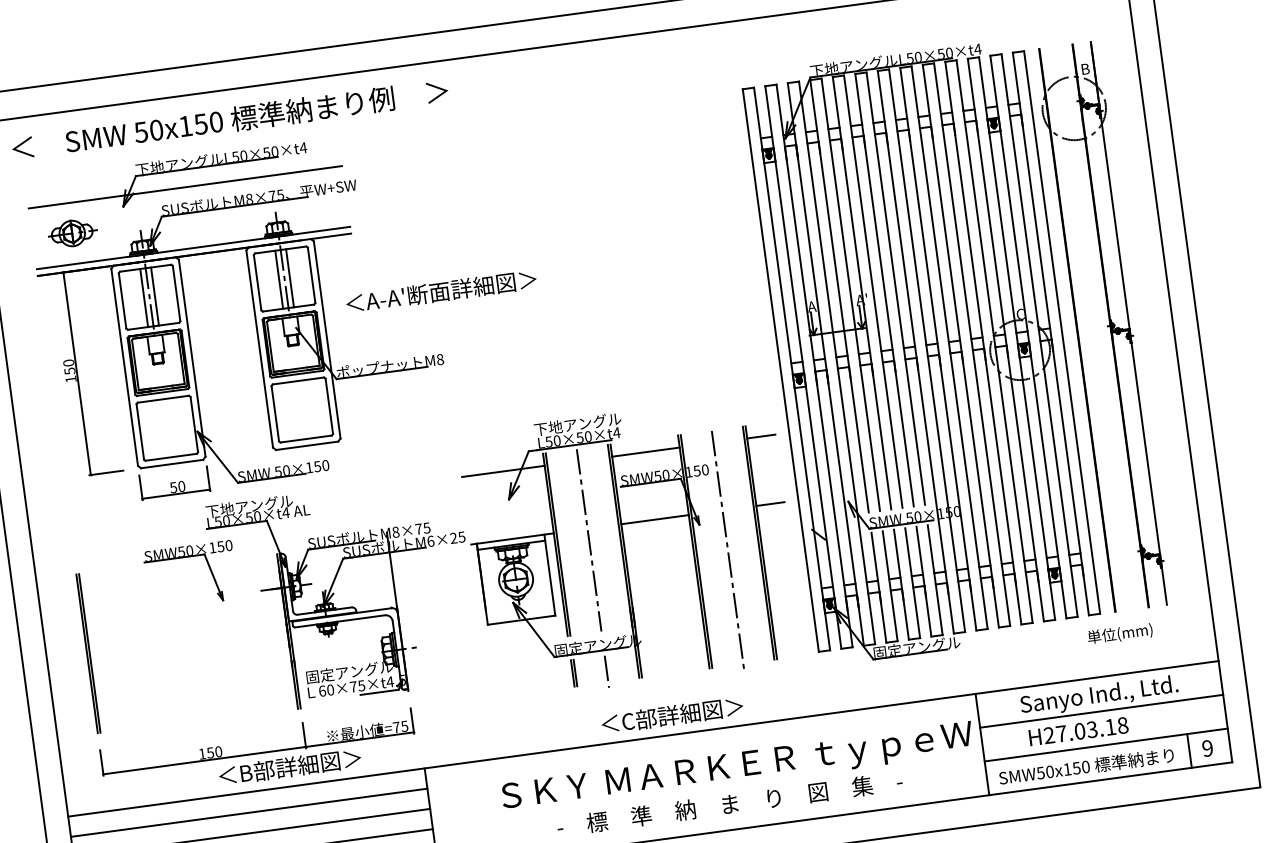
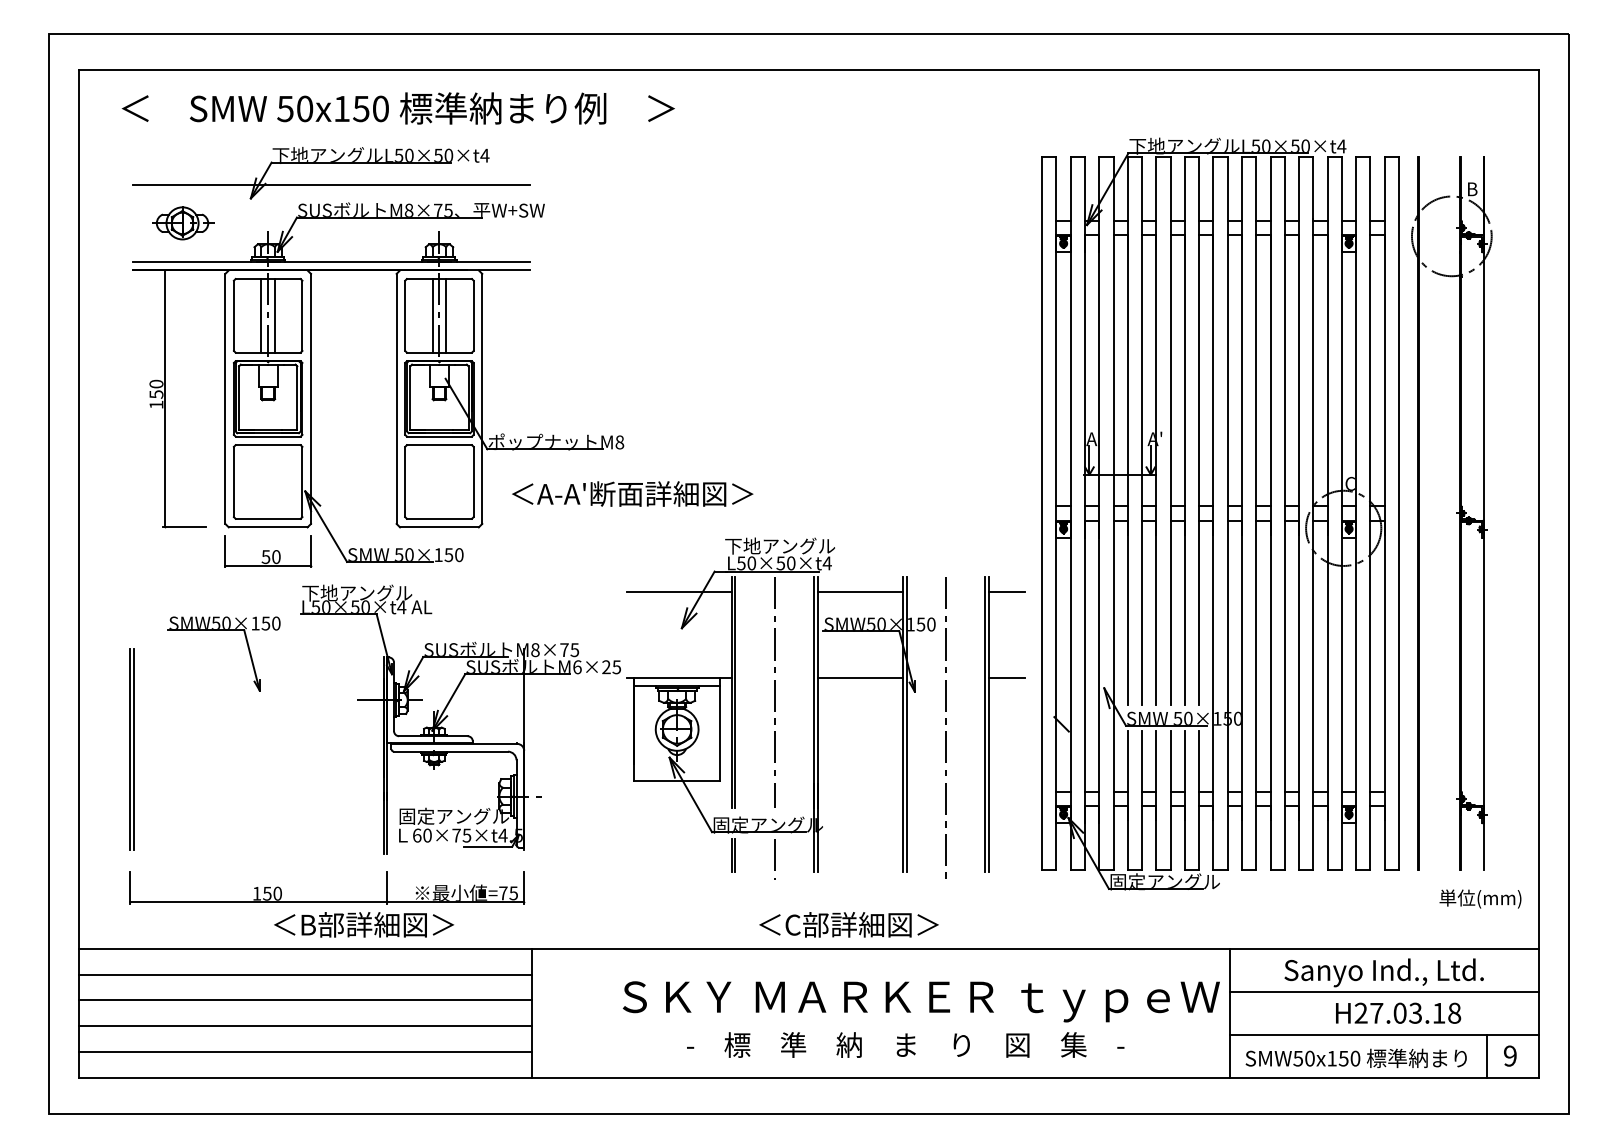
text: (441, 291) -> (632, 493), moved
part: (188, 556) -> (223, 630), moved
text: (1120, 633) -> (1480, 898), moved
text: (1078, 730) -> (1398, 1012), moved

